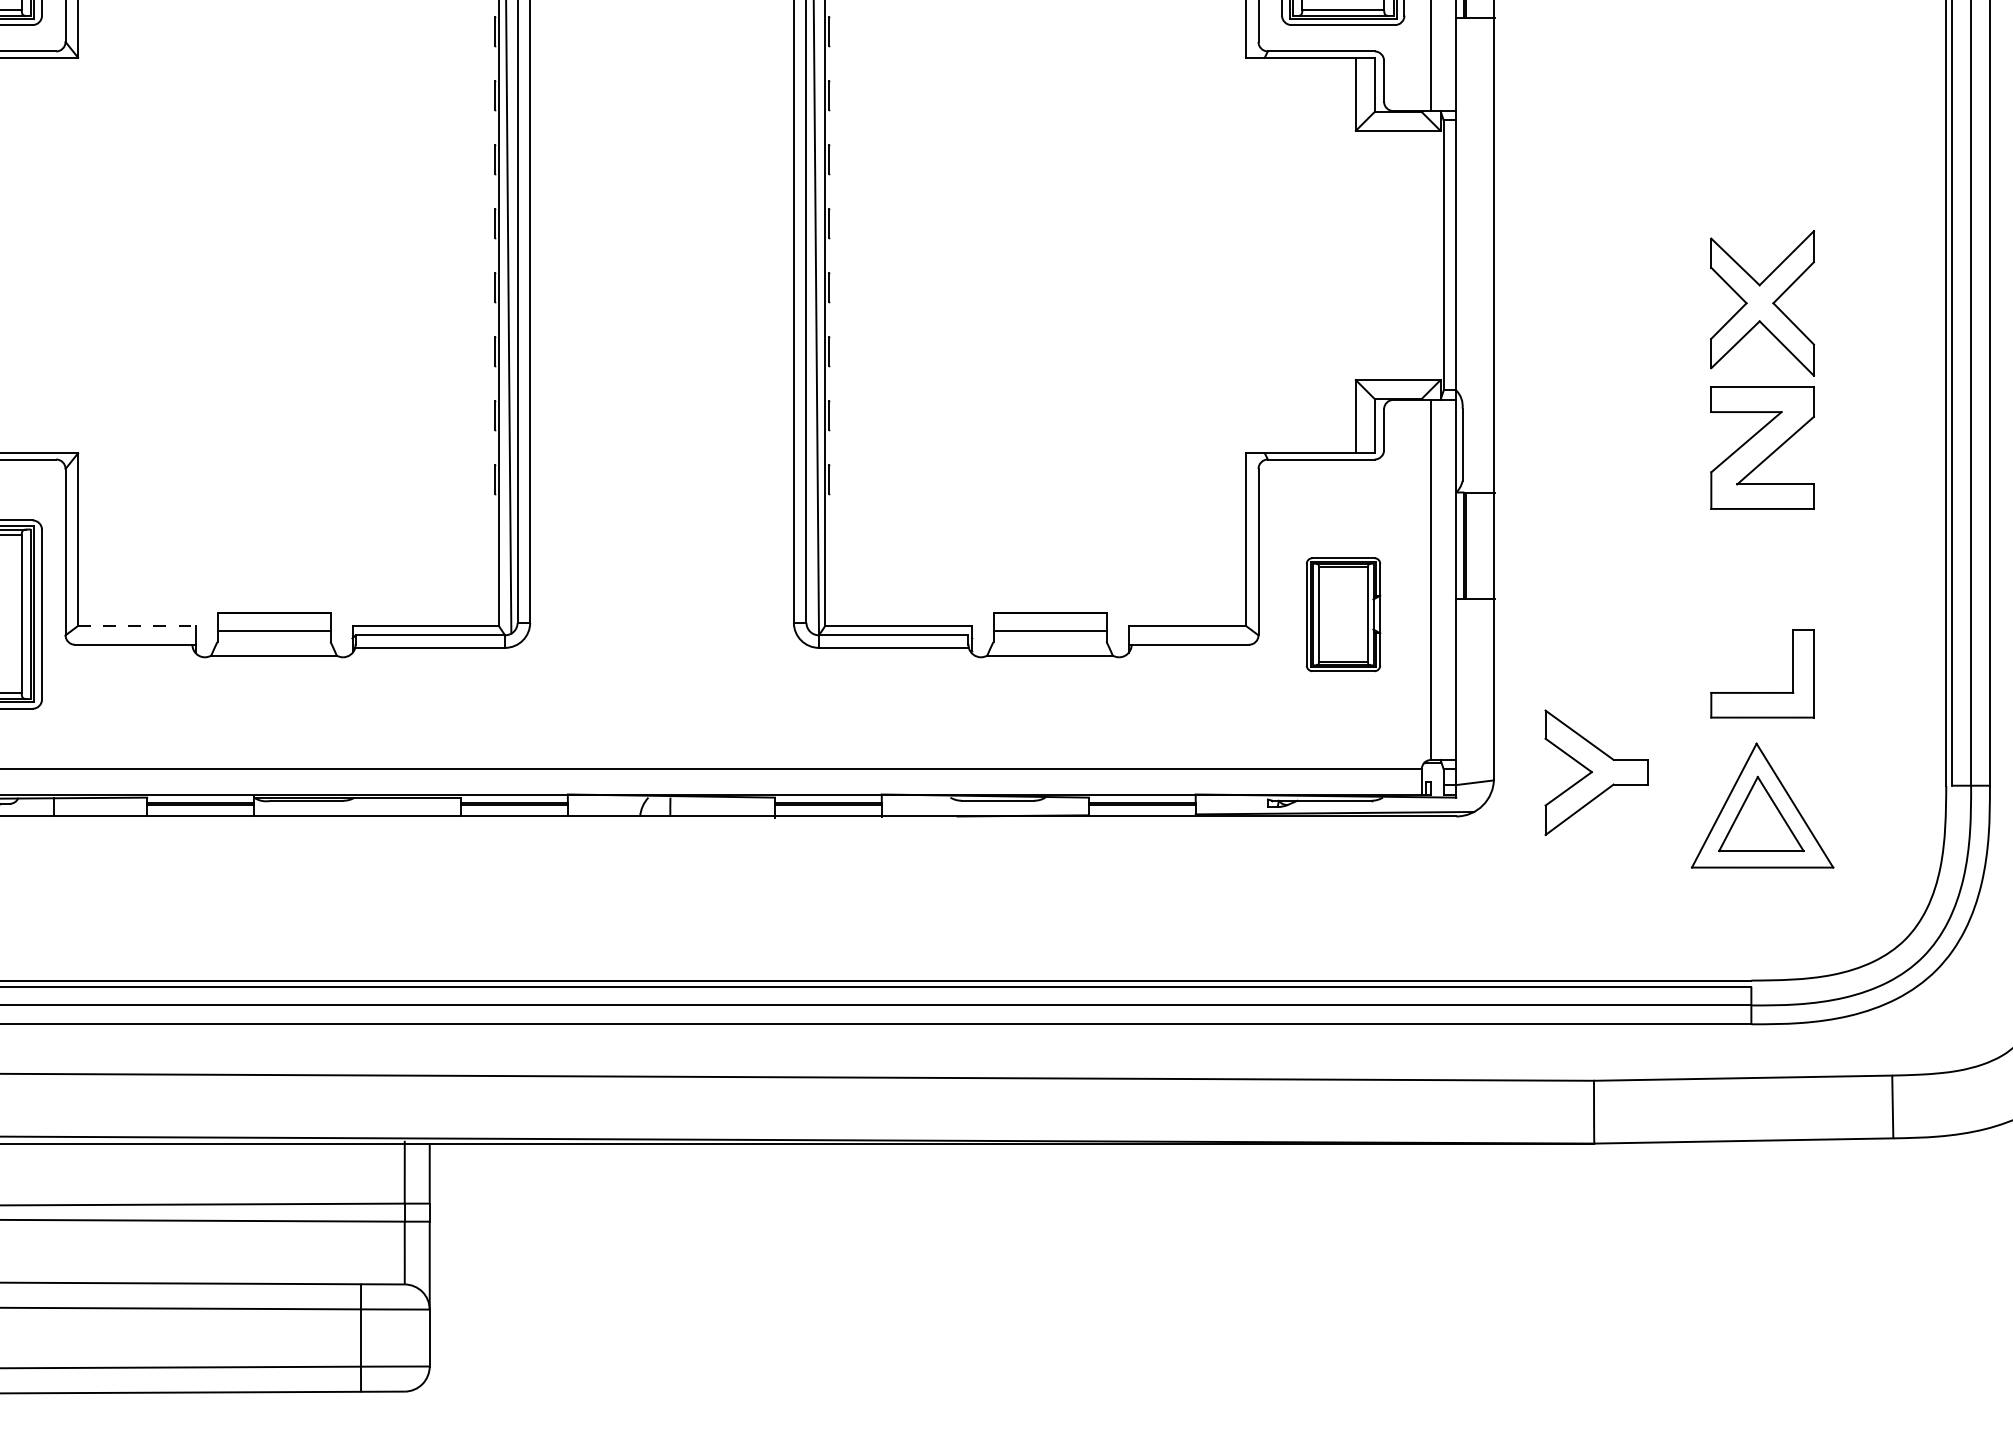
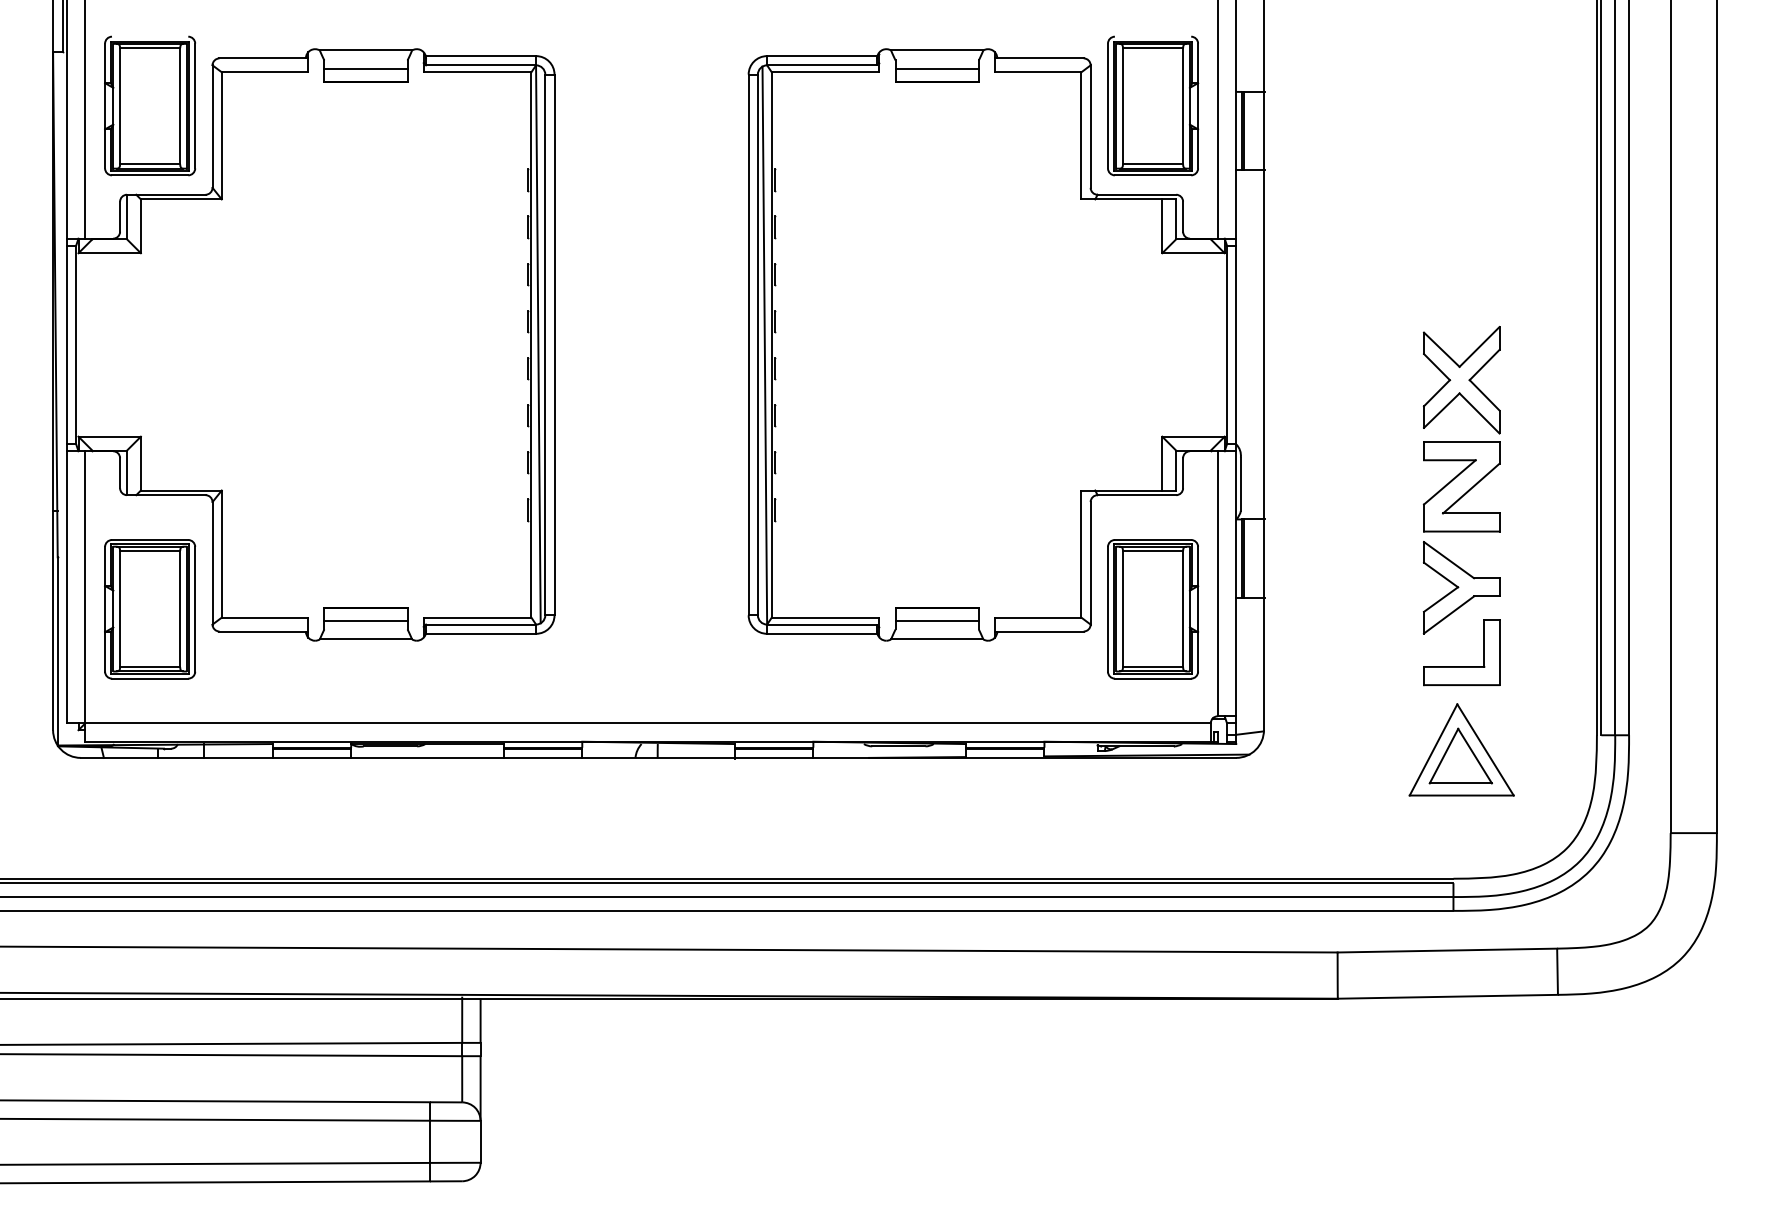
part: (1343, 614) -> (1153, 609), size x1.67
line: (137, 625) -> (265, 617), dashed -> solid
part: (1596, 772) -> (1461, 587), moved

